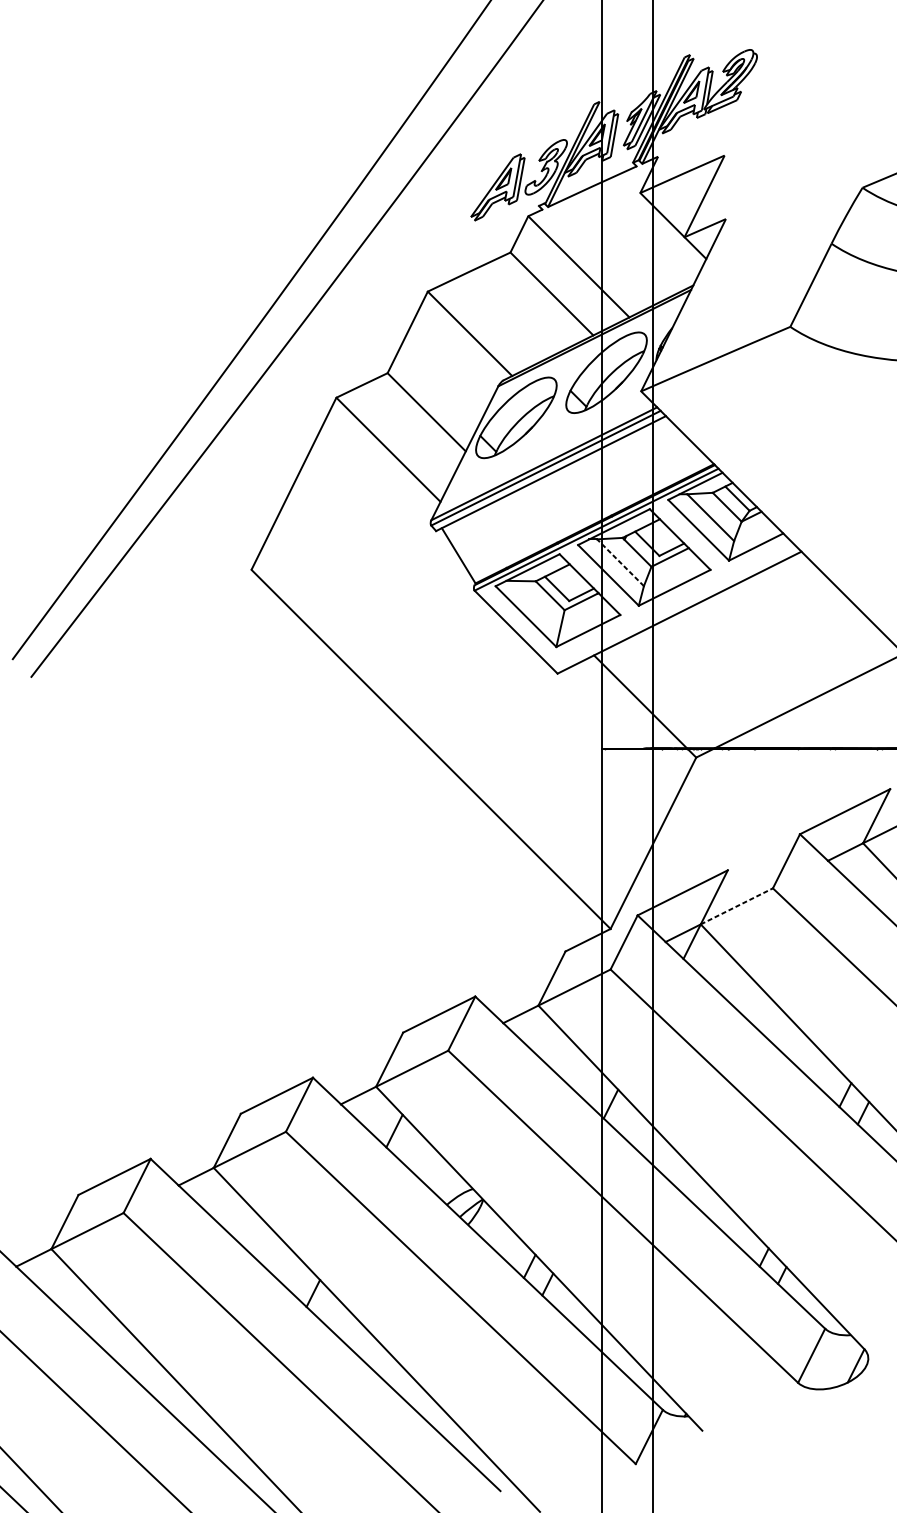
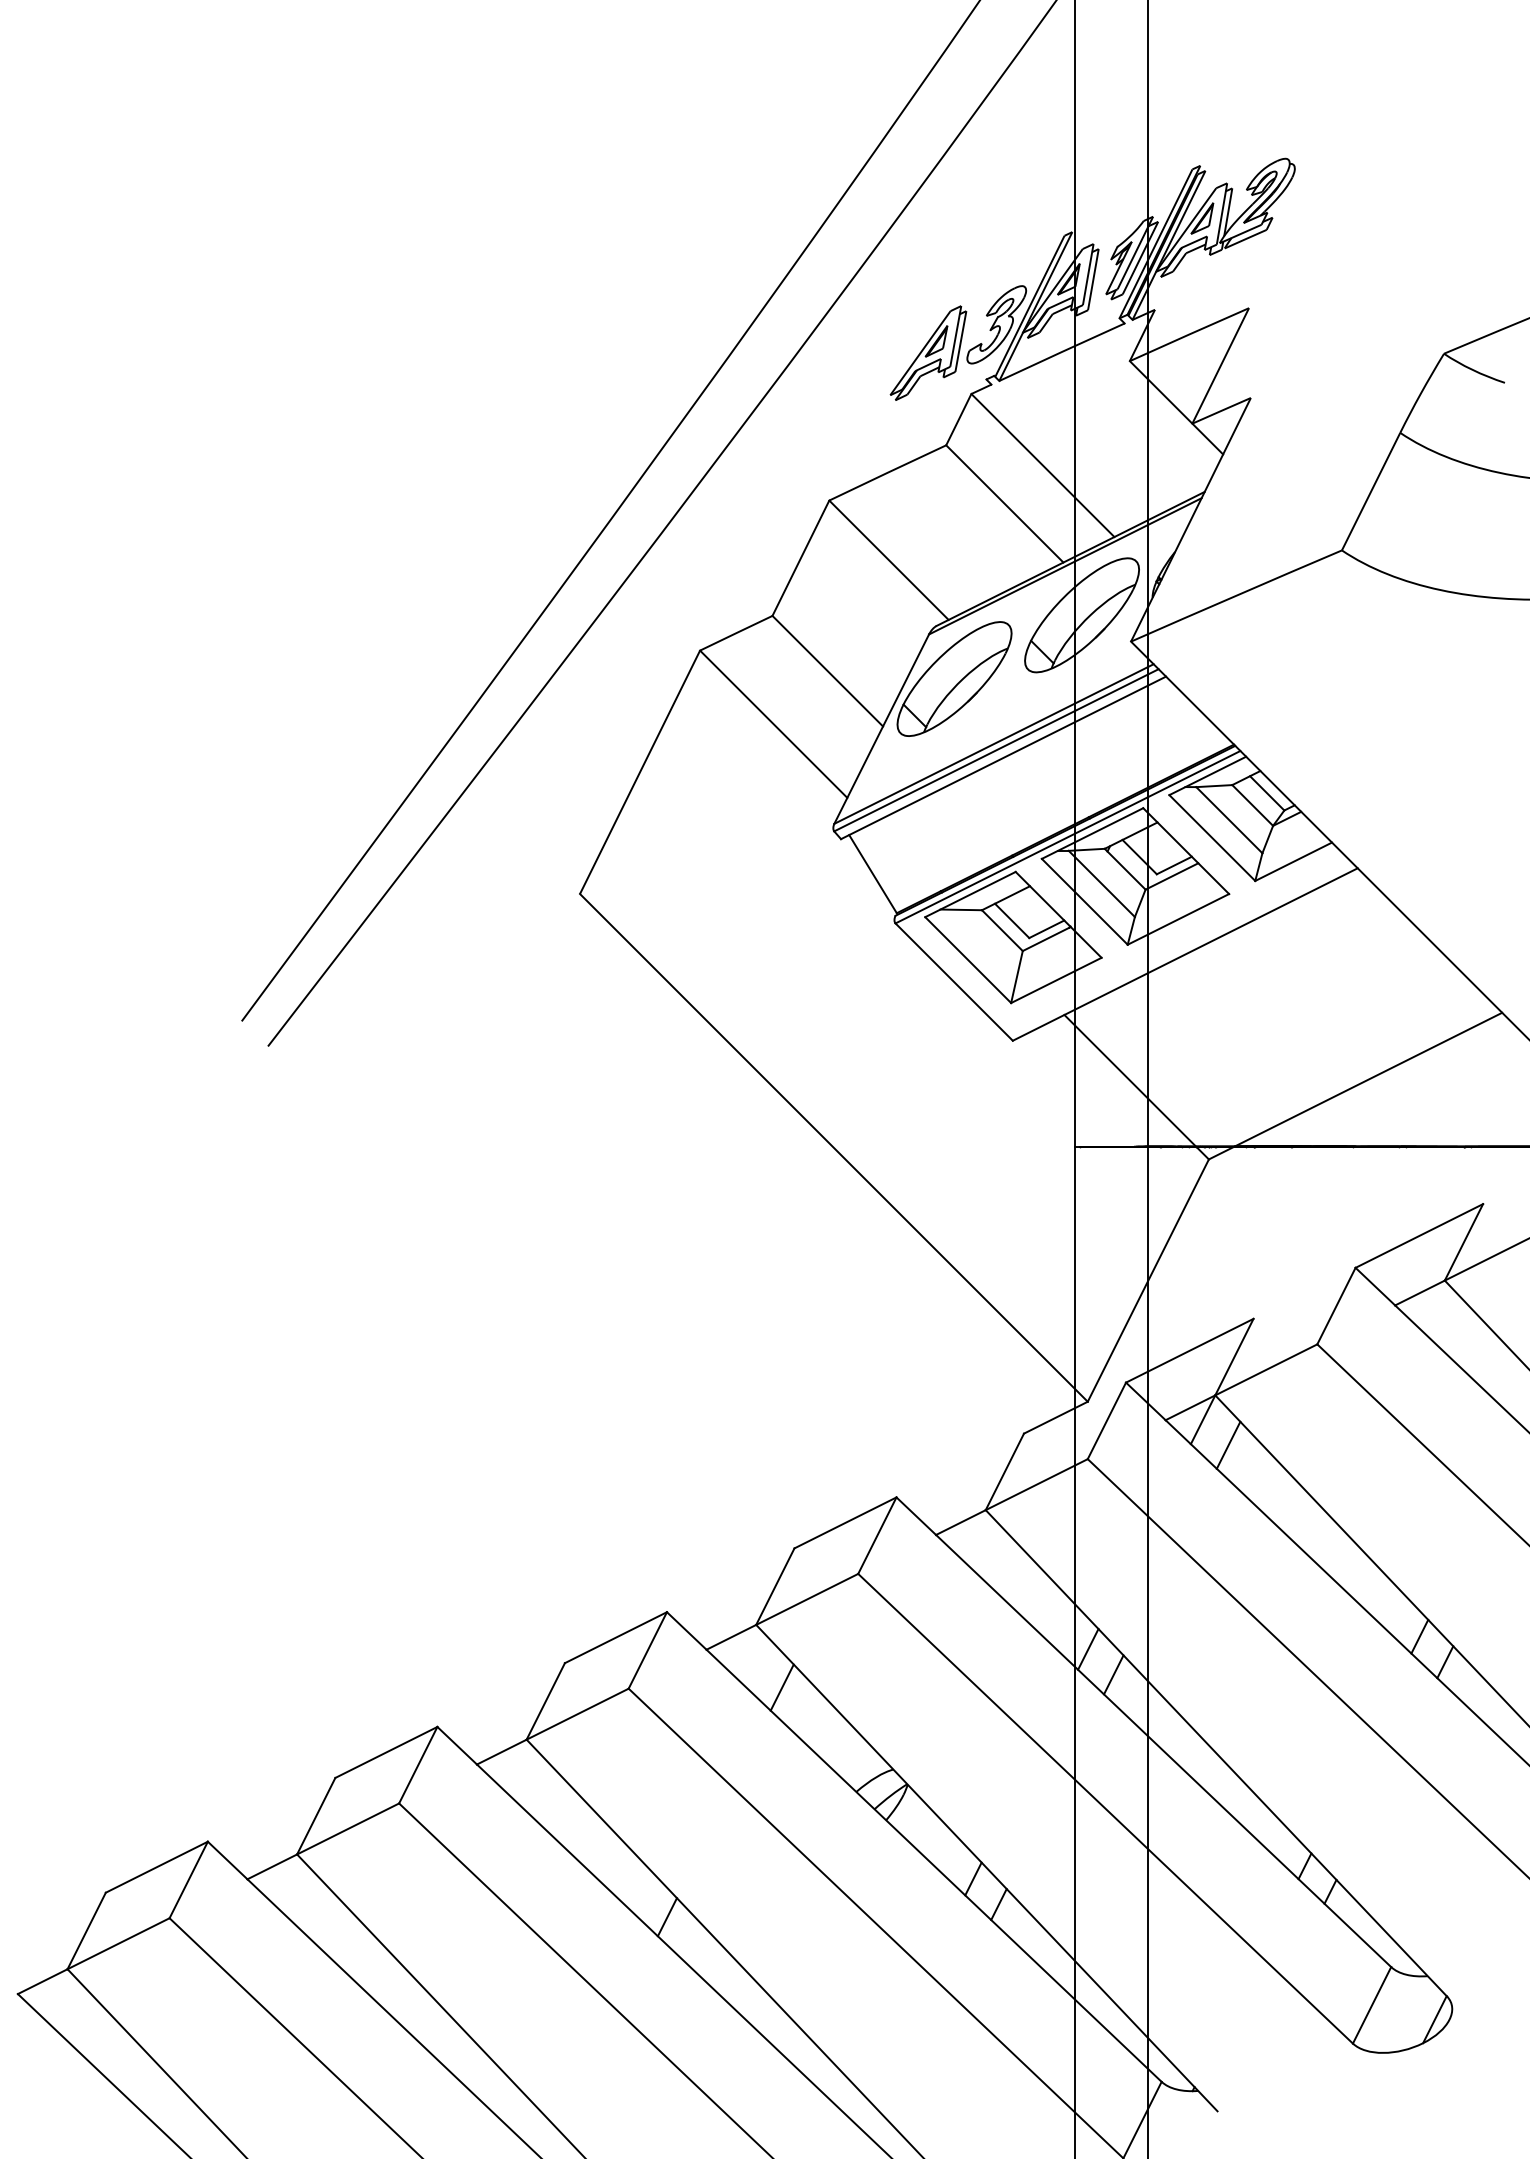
line: (620, 562) -> (1101, 883), dashed -> solid
line: (736, 906) -> (1266, 1369), dashed -> solid
line: (710, 959) -> (1228, 1444), added
line: (628, 1121) -> (1113, 1674), added

